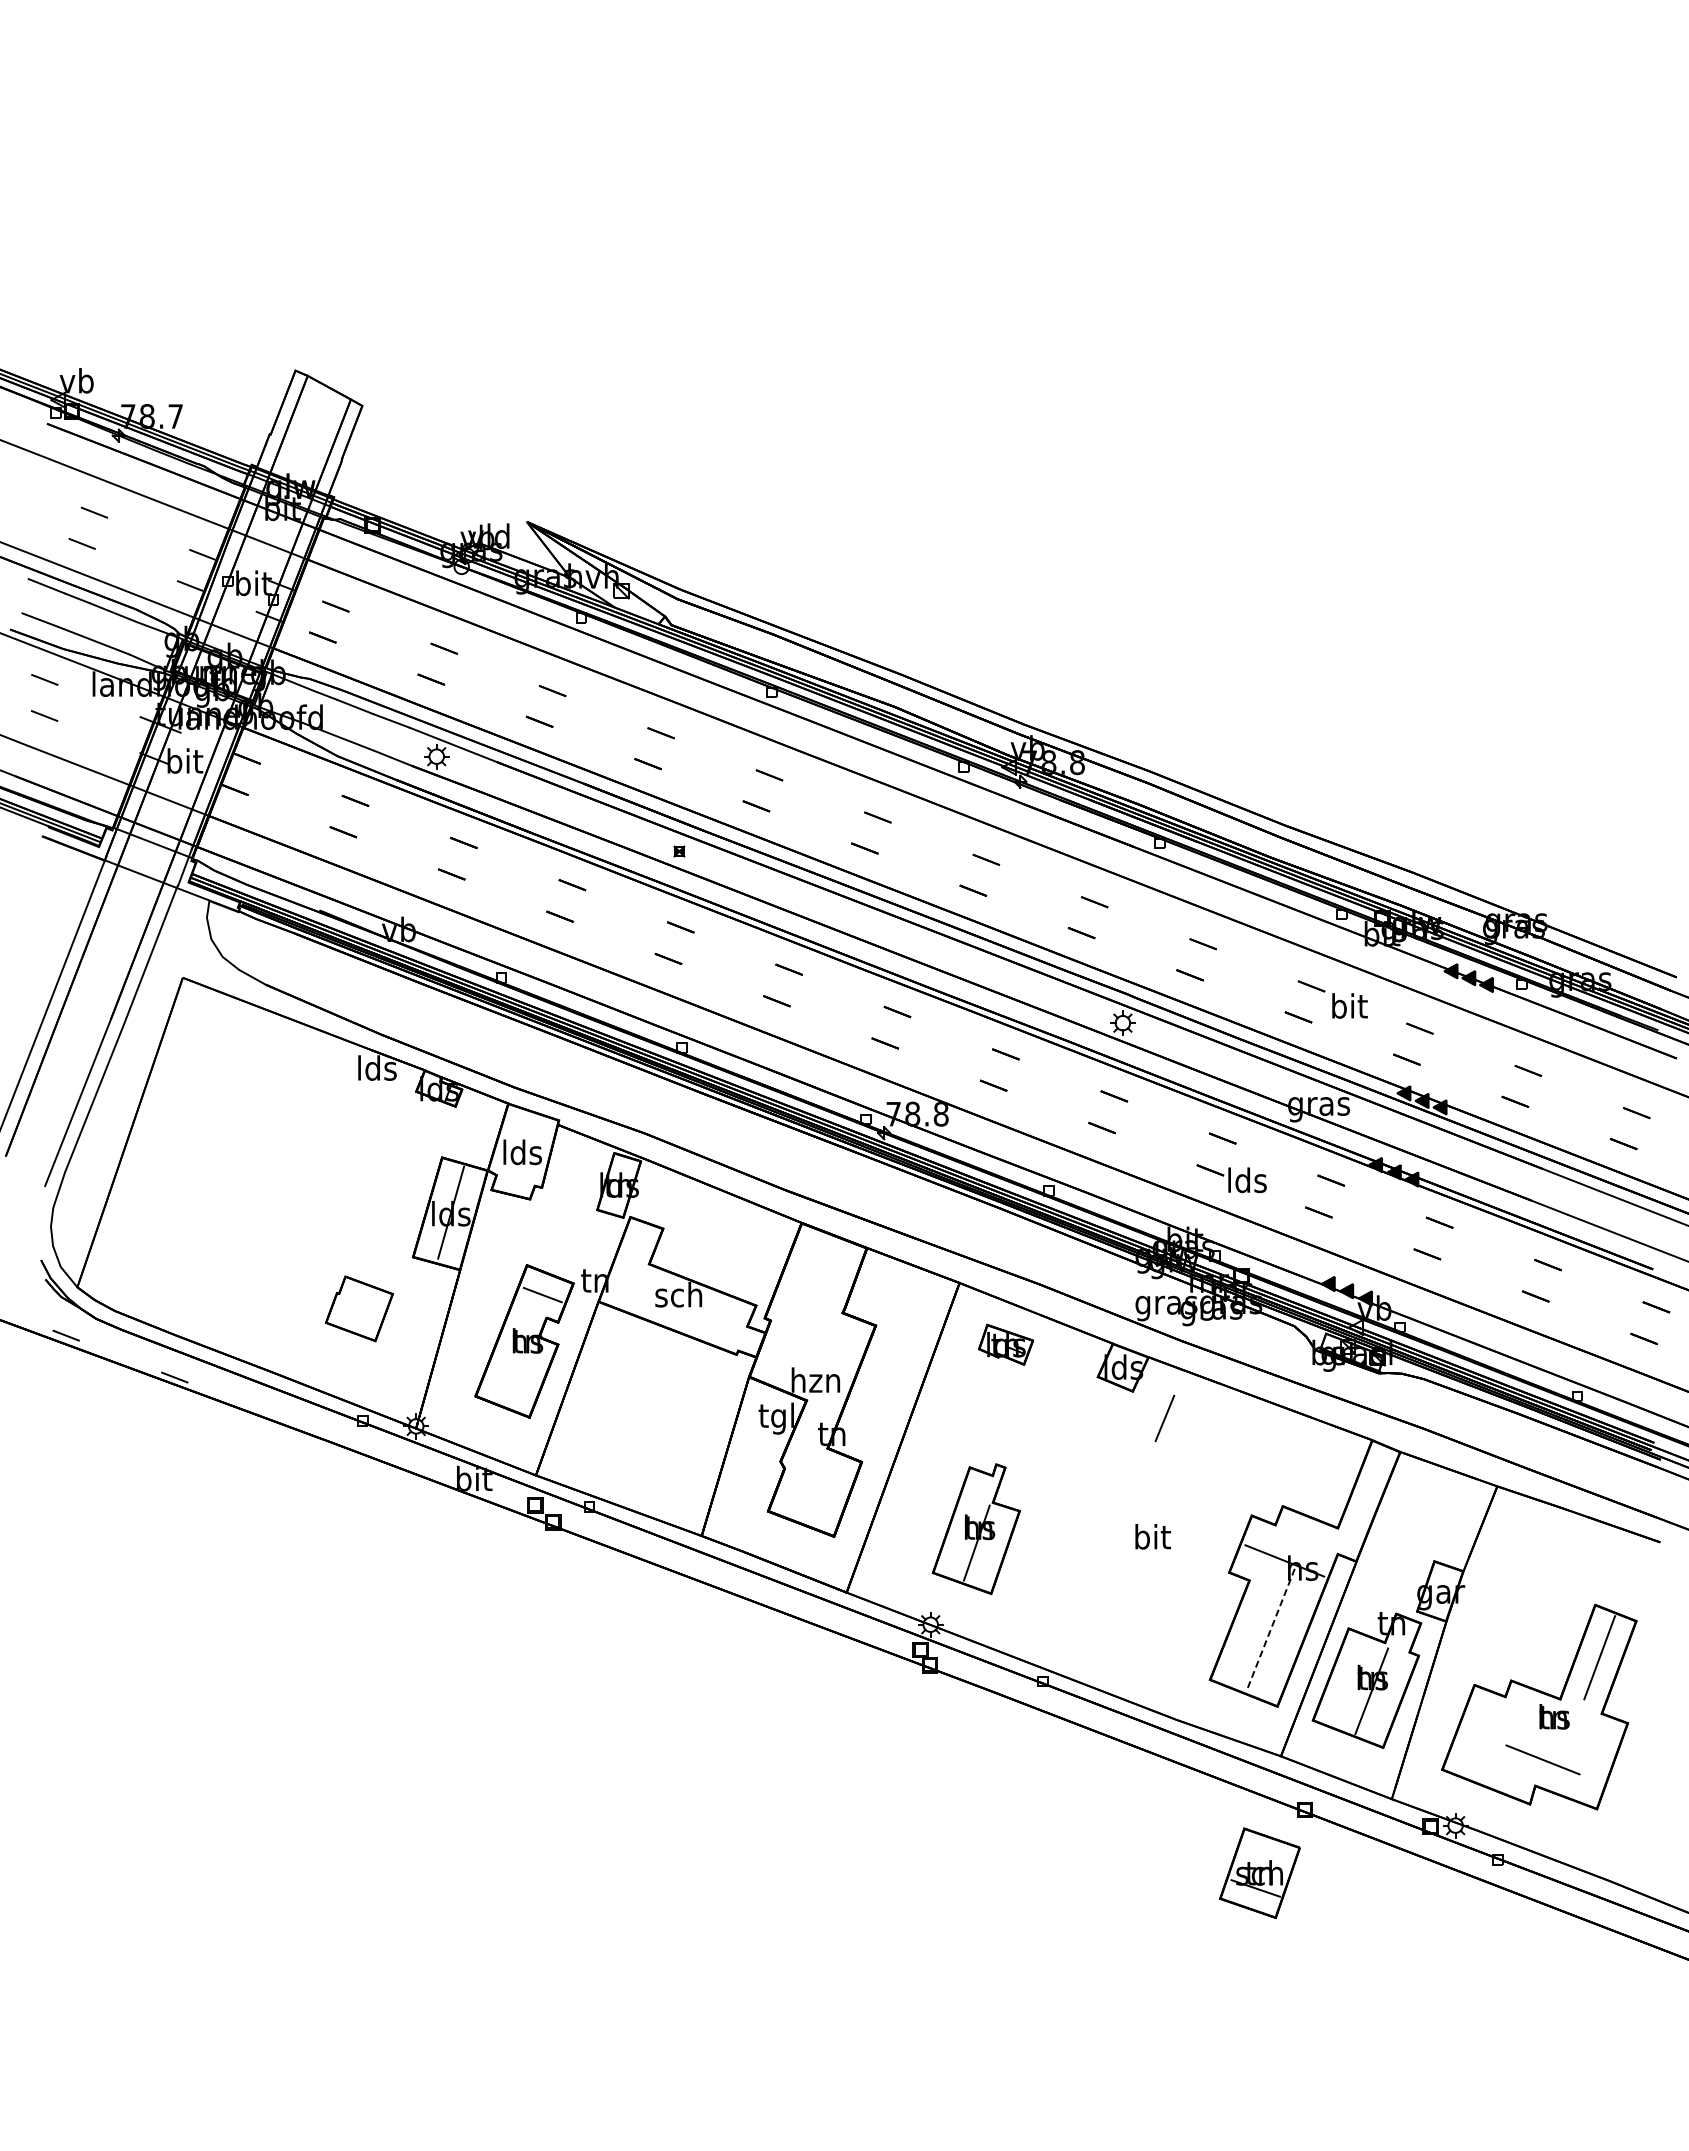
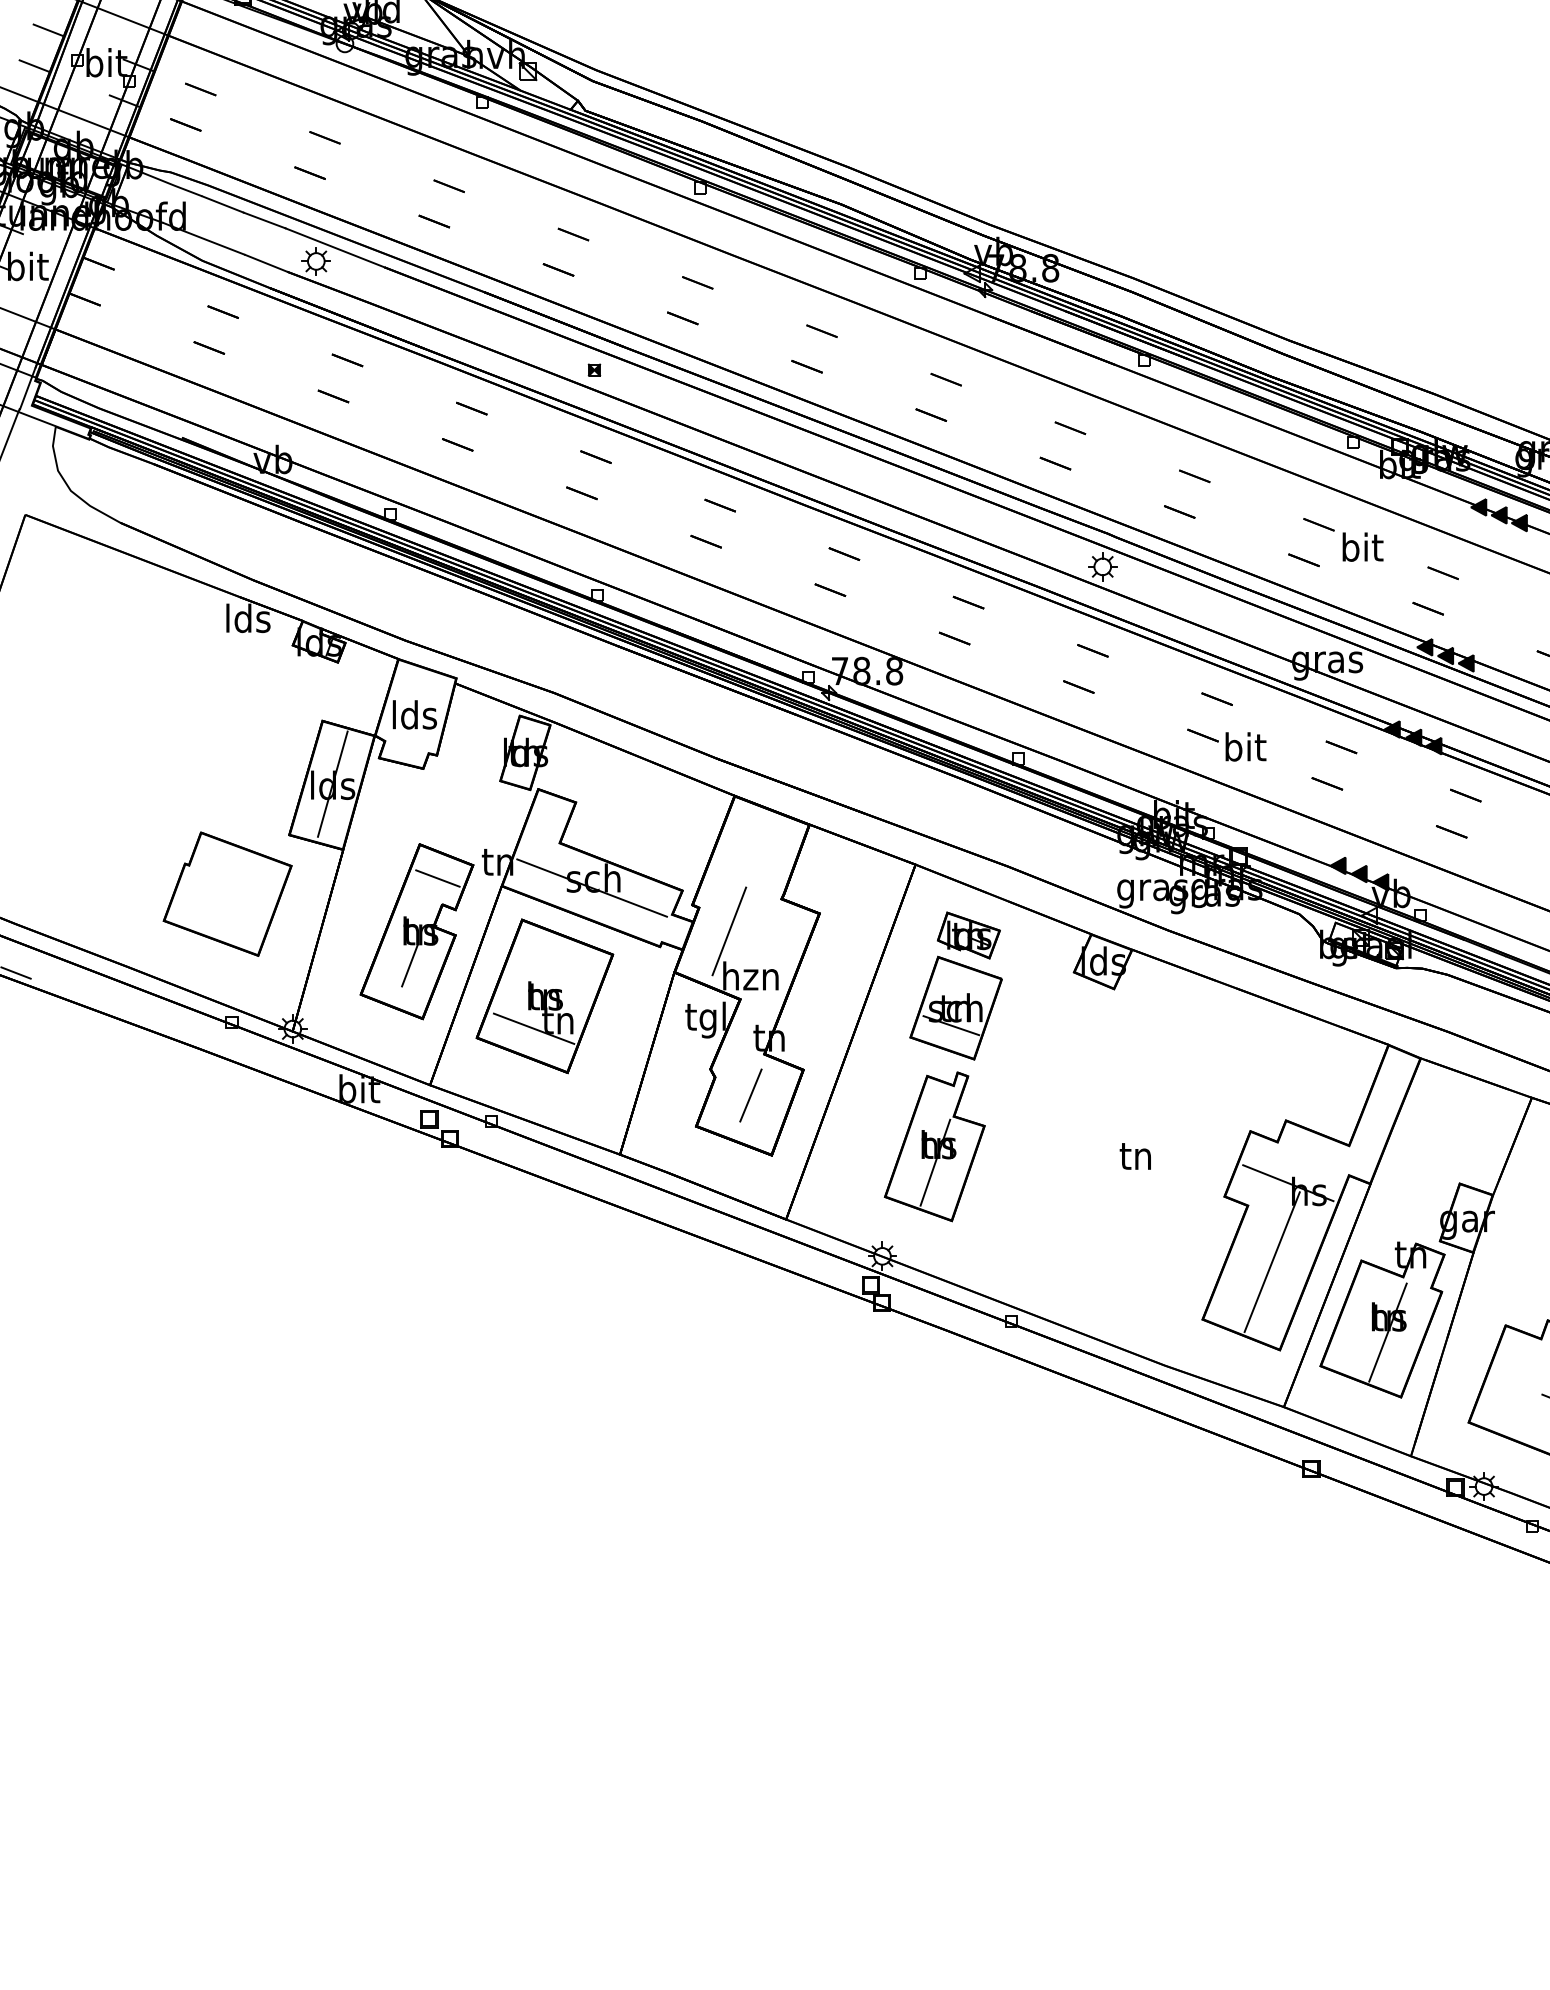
text: (1247, 1180) -> (1245, 747), lds -> bit
line: (677, 1303) -> (592, 888), added
part: (359, 1308) -> (227, 893), size x1.67
line: (796, 1341) -> (728, 931), added
line: (518, 1370) -> (410, 964), added
part: (635, 1397) -> (544, 995), added
line: (1164, 1417) -> (750, 1094), moved
text: (1152, 1536) -> (1136, 1155), bit -> tn
line: (1270, 1629) -> (1271, 1261), dashed -> solid
part: (1259, 1873) -> (955, 1008), moved

